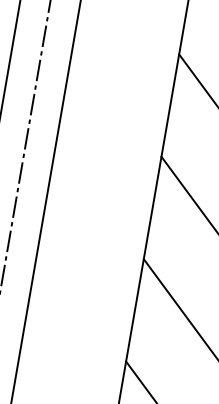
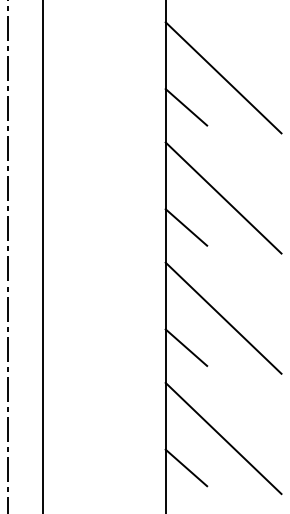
line: (184, 130) -> (186, 107), added
line: (166, 232) -> (186, 227), added
line: (149, 334) -> (186, 347), added

